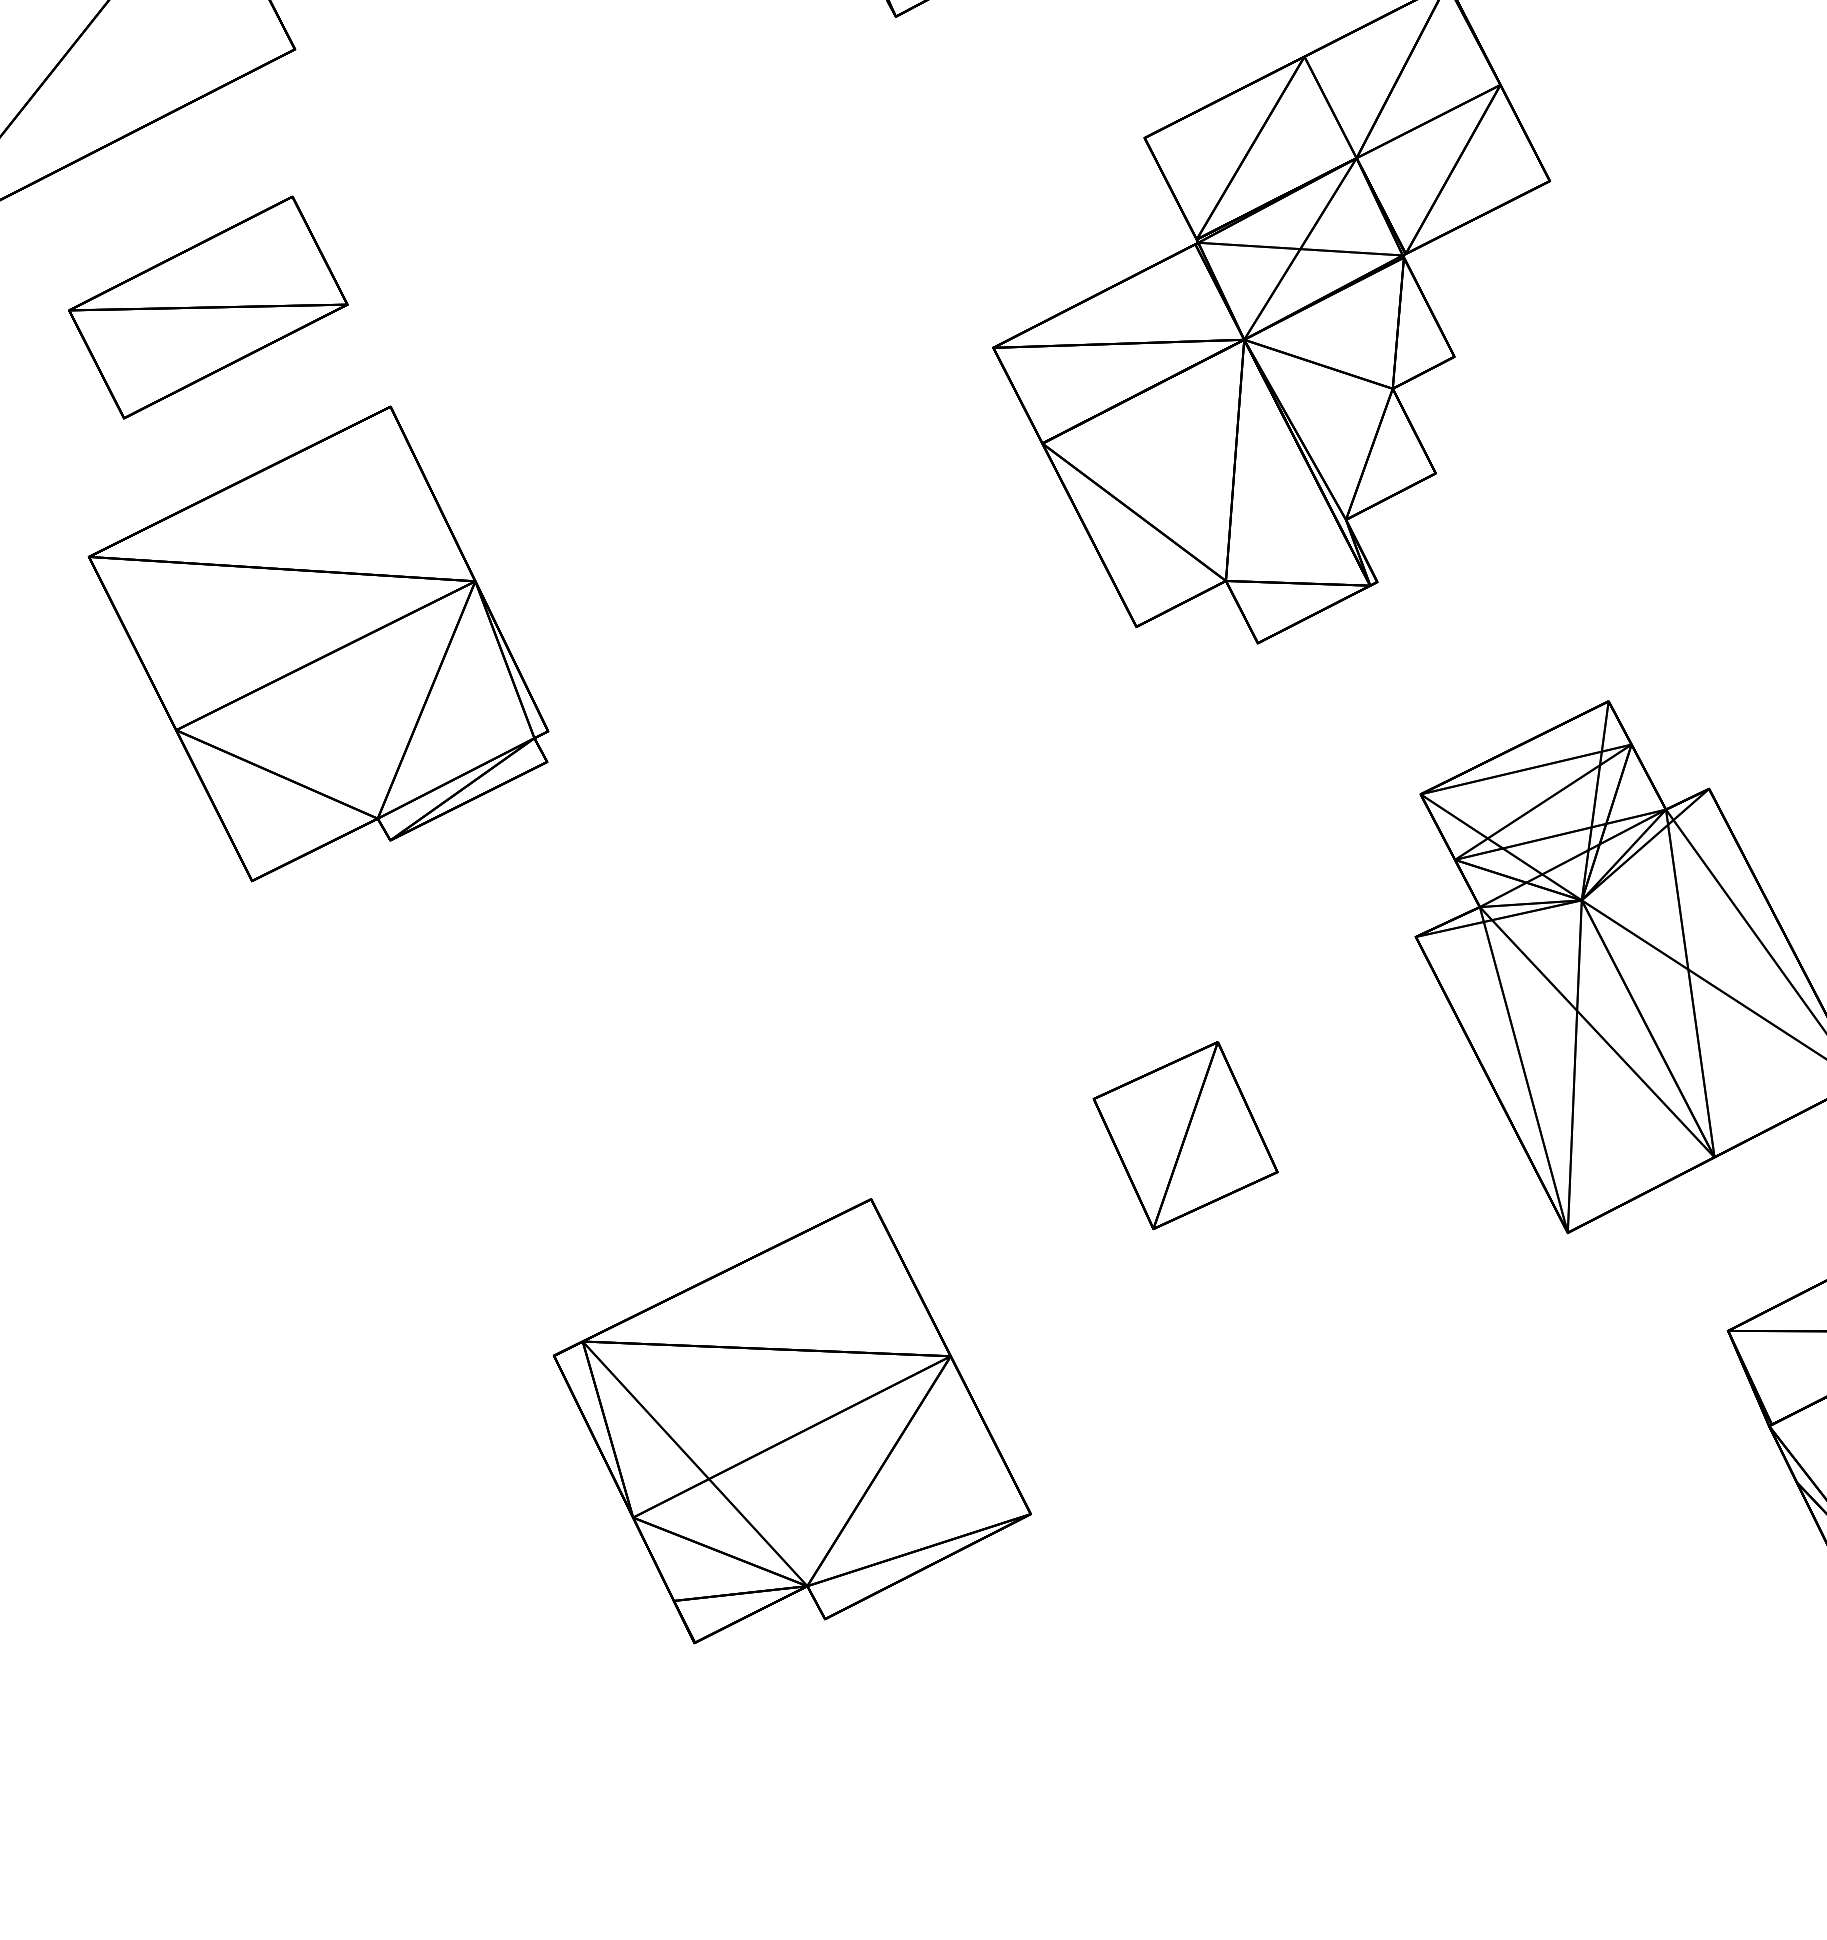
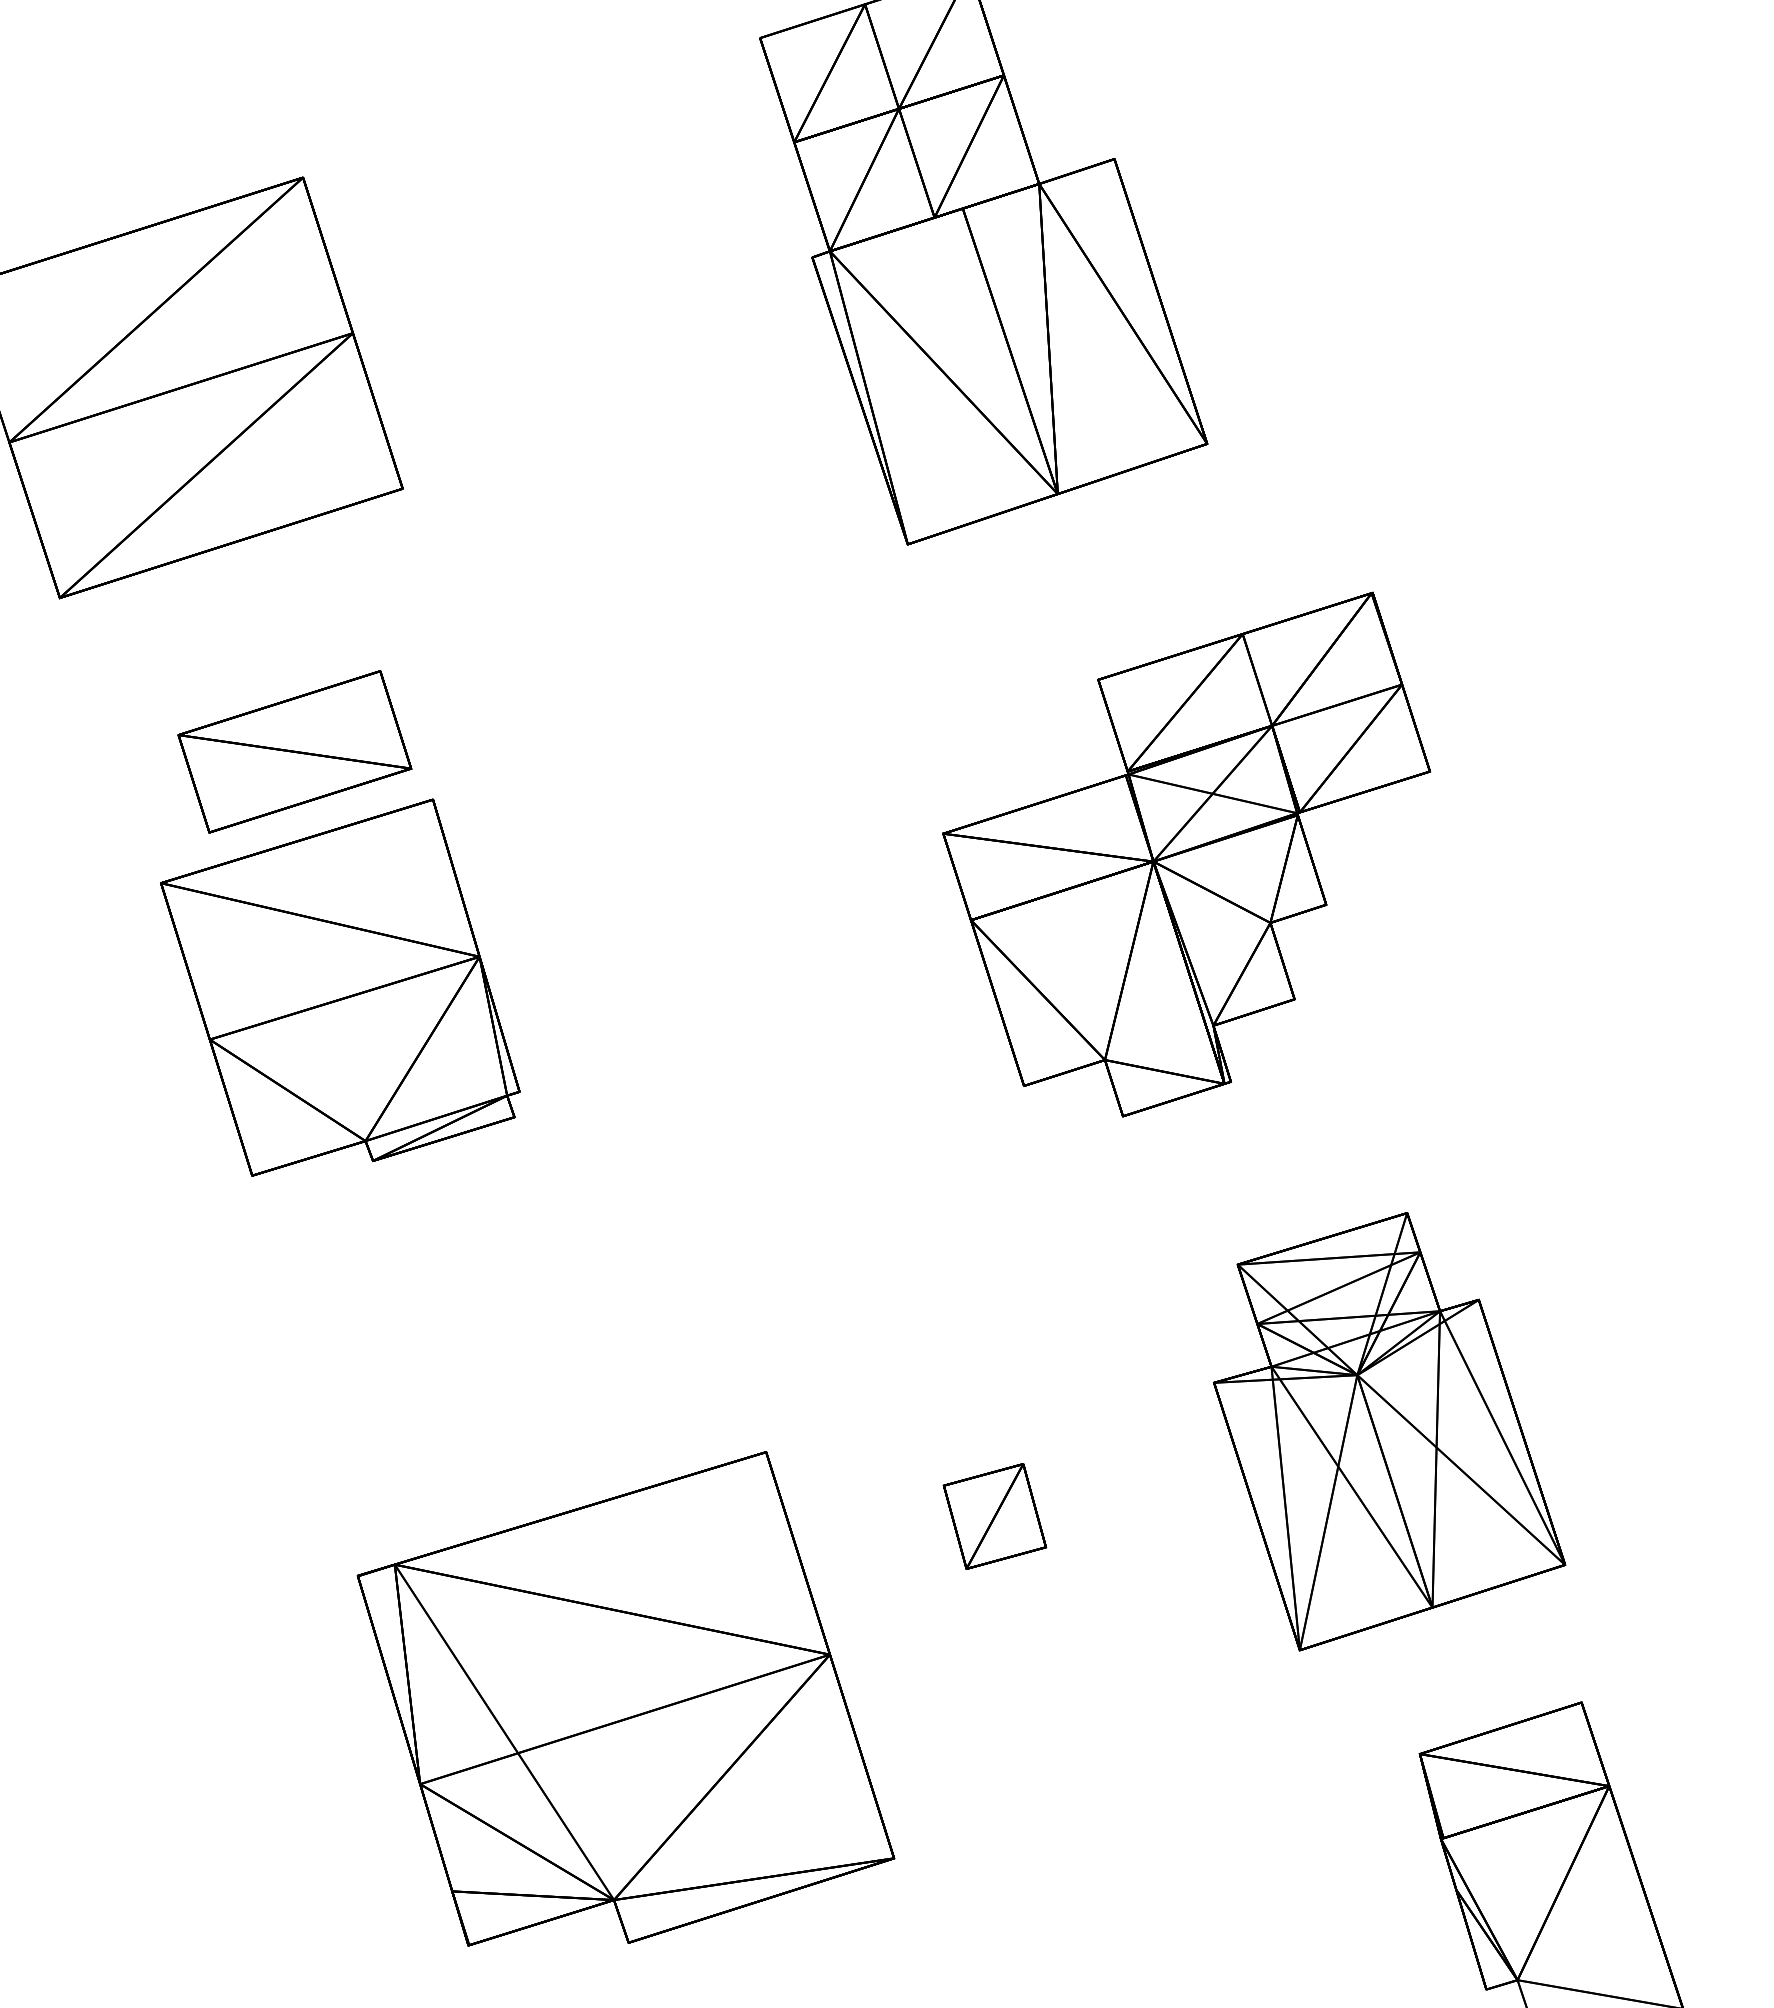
part: (207, 307) -> (294, 751), moved
part: (1185, 1135) -> (994, 1516), size x0.71
part: (789, 1419) -> (625, 1698), size x1.43

